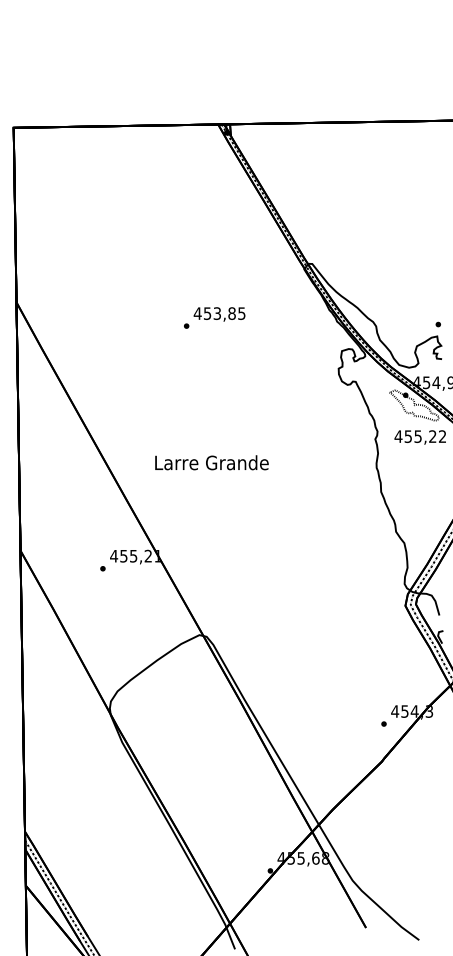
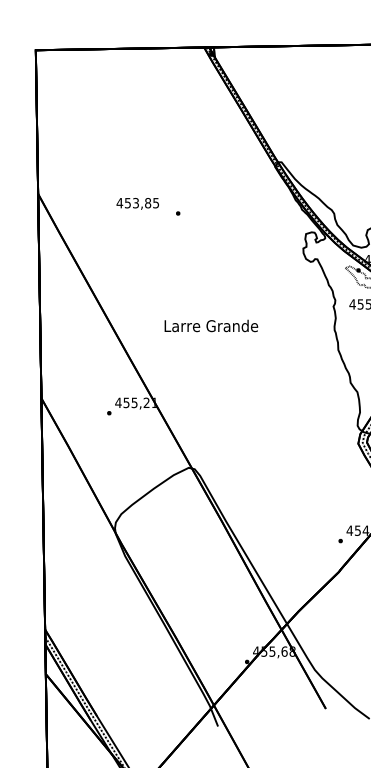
text: (219, 314) -> (137, 203), moved
text: (211, 462) -> (211, 325), moved

